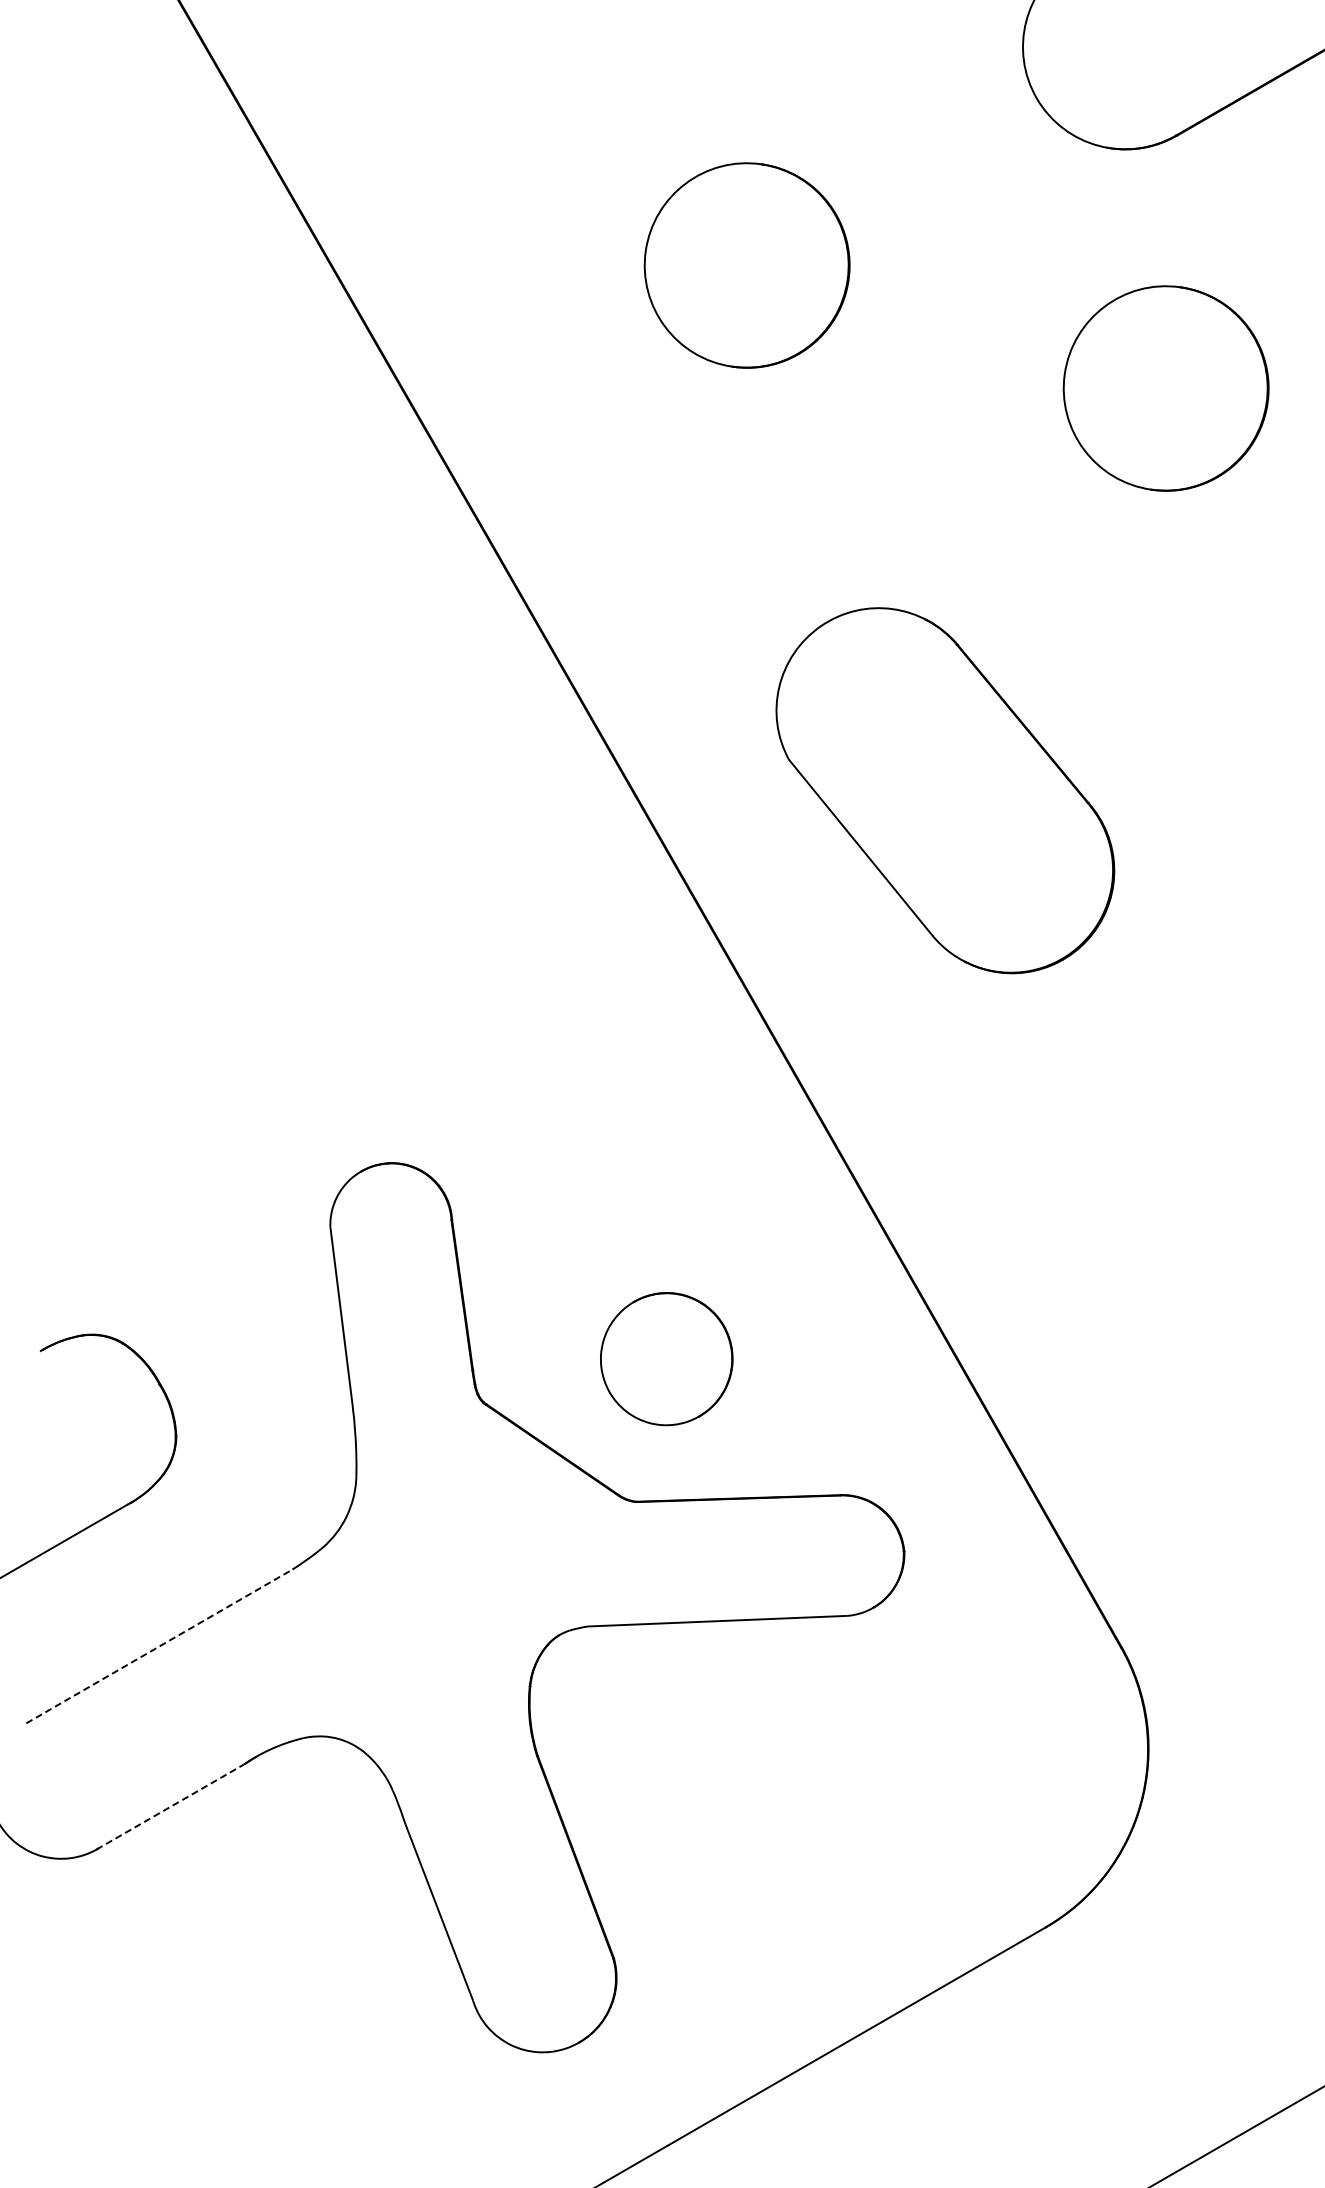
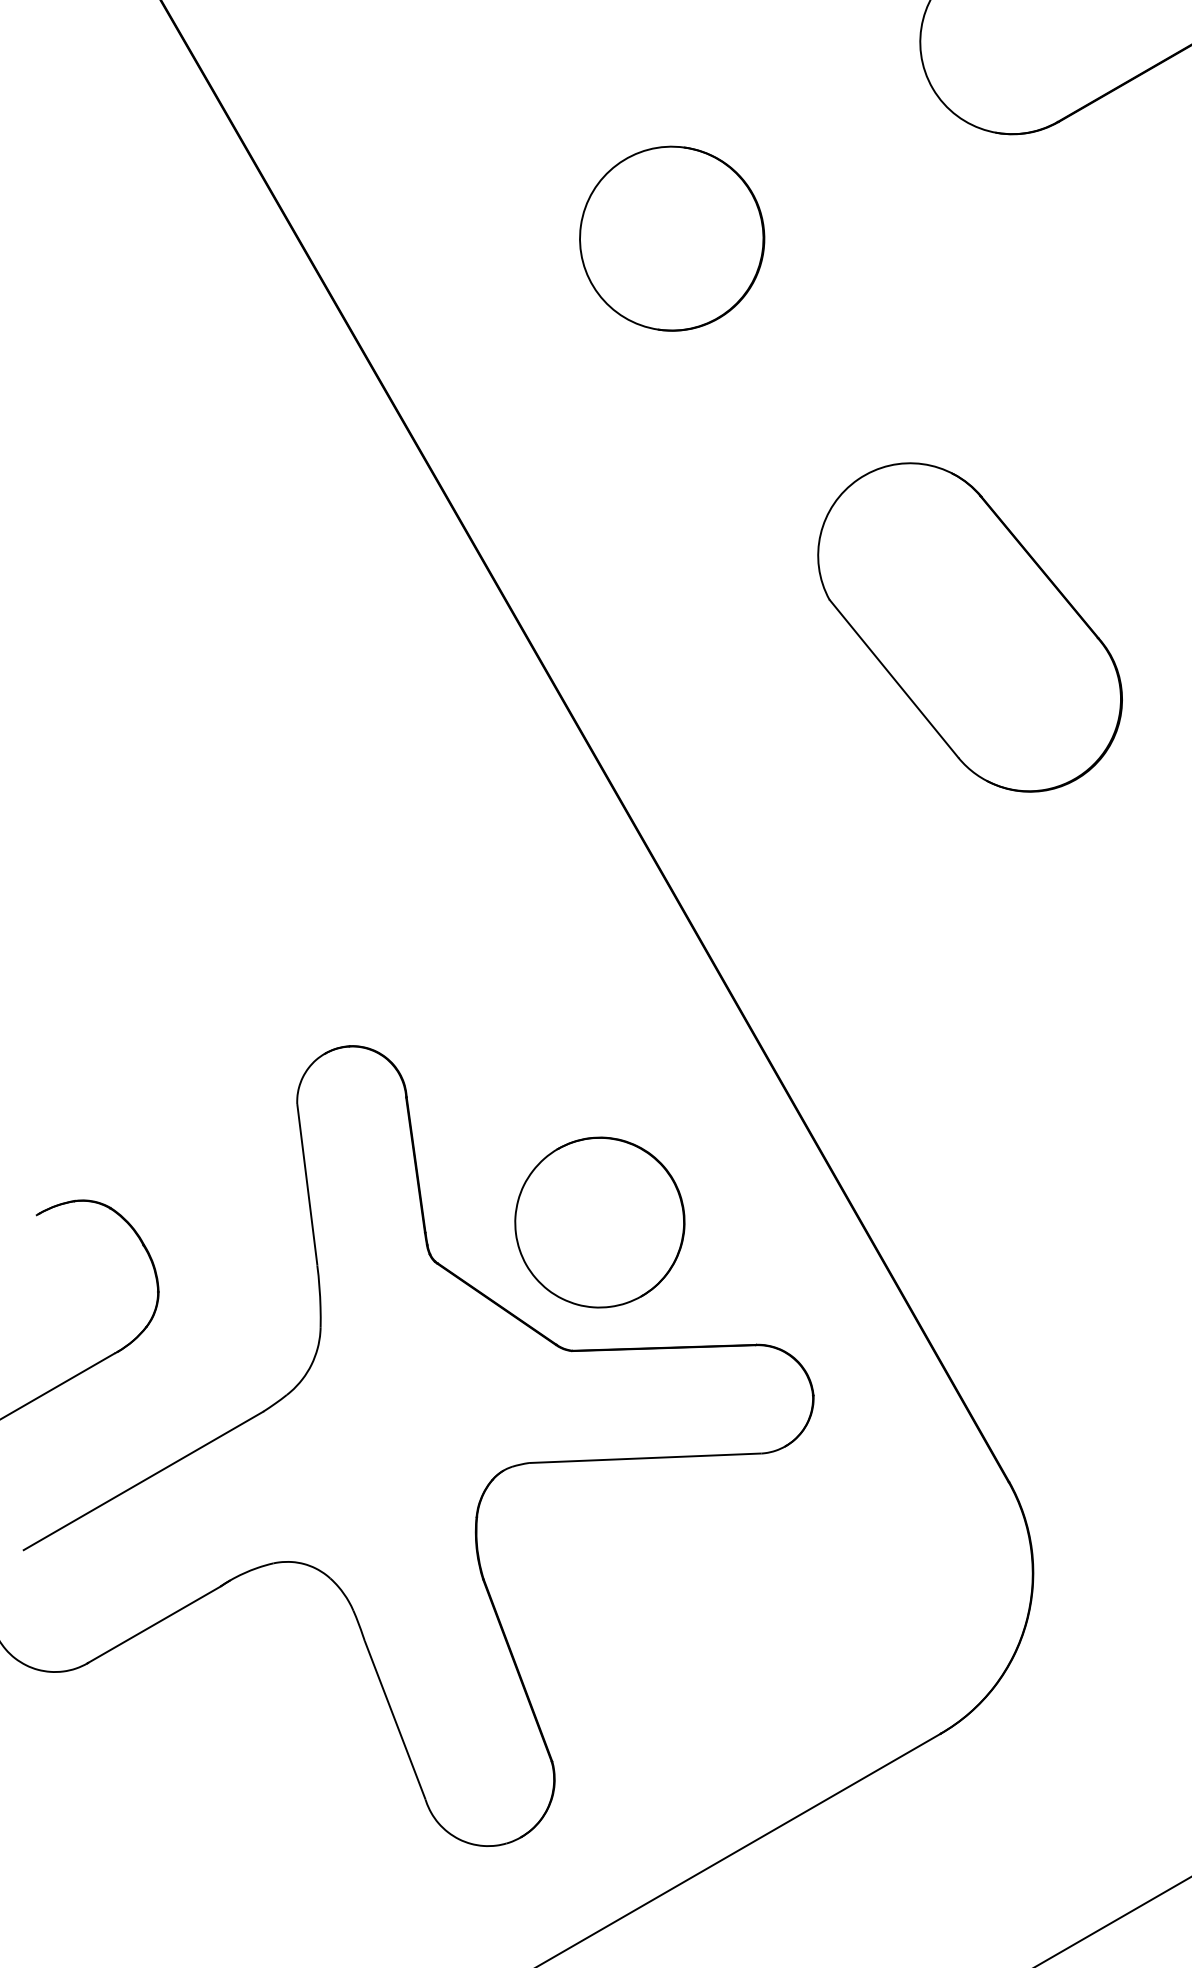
part: (1165, 388) -> (1048, 349), removed
part: (945, 790) -> (970, 627), moved
part: (666, 1358) -> (599, 1221), size x1.43
line: (159, 1646) -> (143, 1481), dashed -> solid
line: (171, 1806) -> (154, 1624), dashed -> solid

